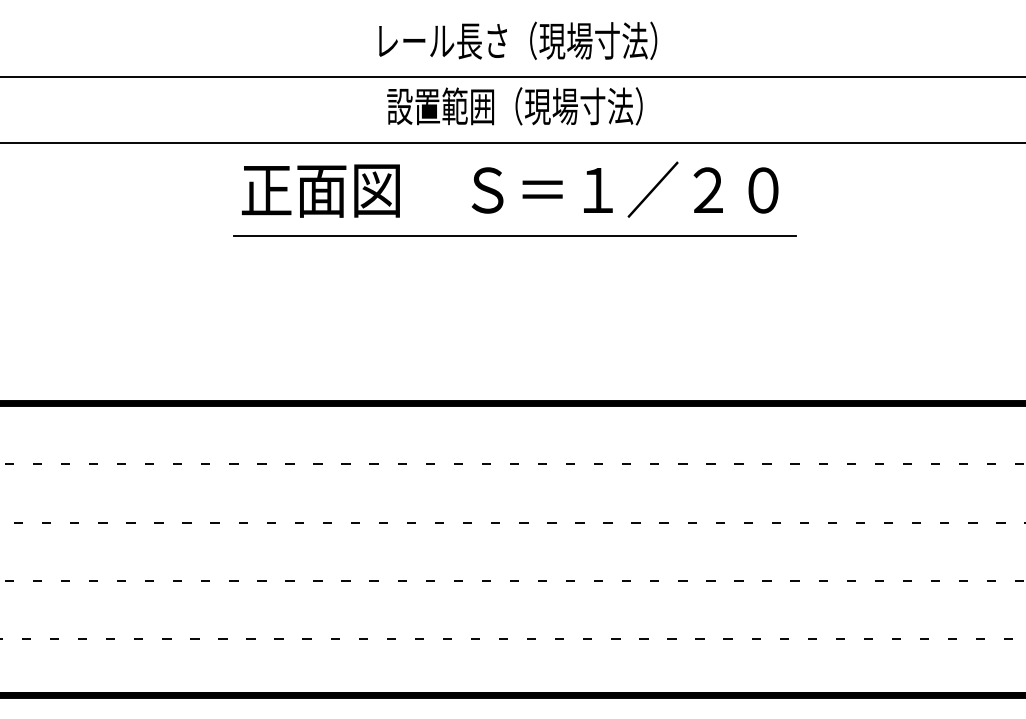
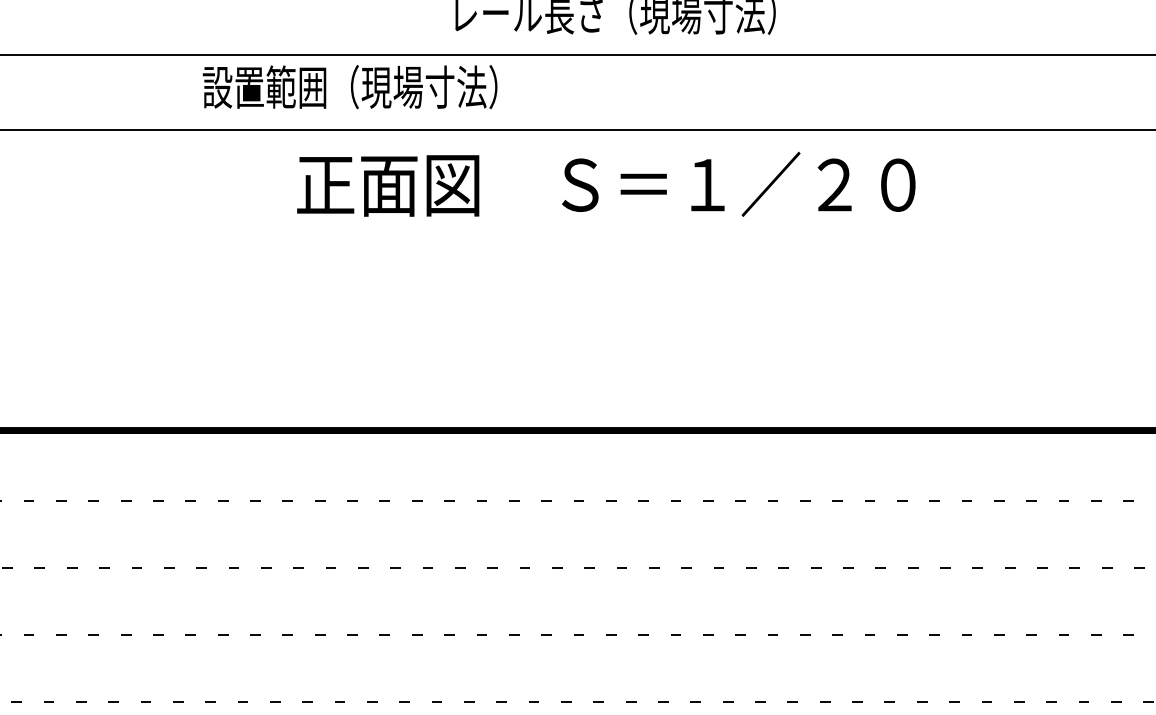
text: (514, 106) -> (349, 87), moved
line: (514, 236) -> (611, 238), removed

